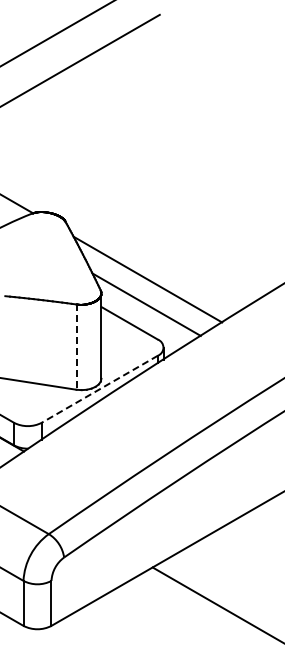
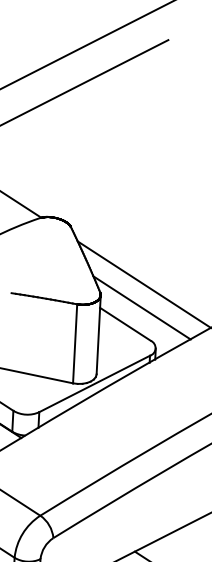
line: (76, 347) -> (75, 344), dashed -> solid
line: (99, 389) -> (94, 384), dashed -> solid

